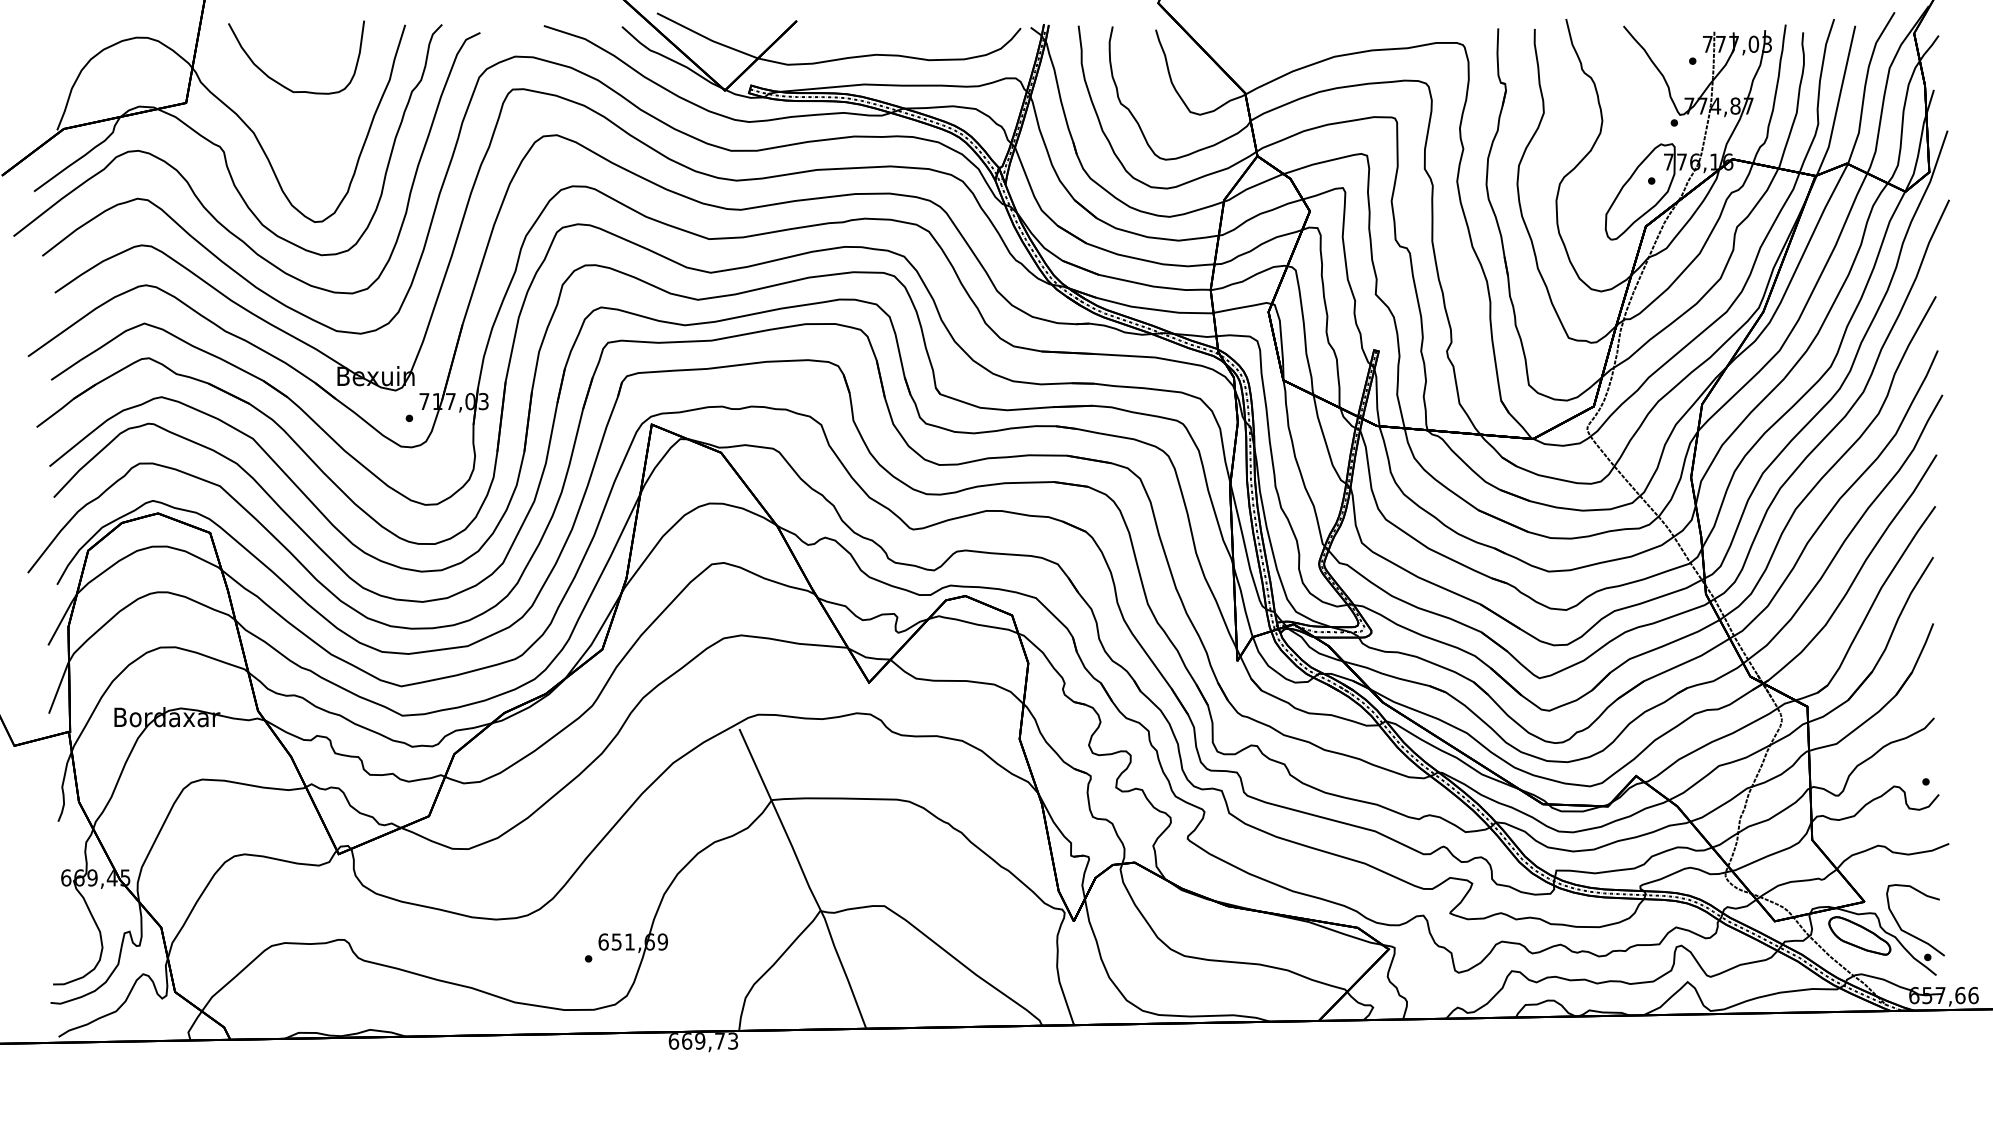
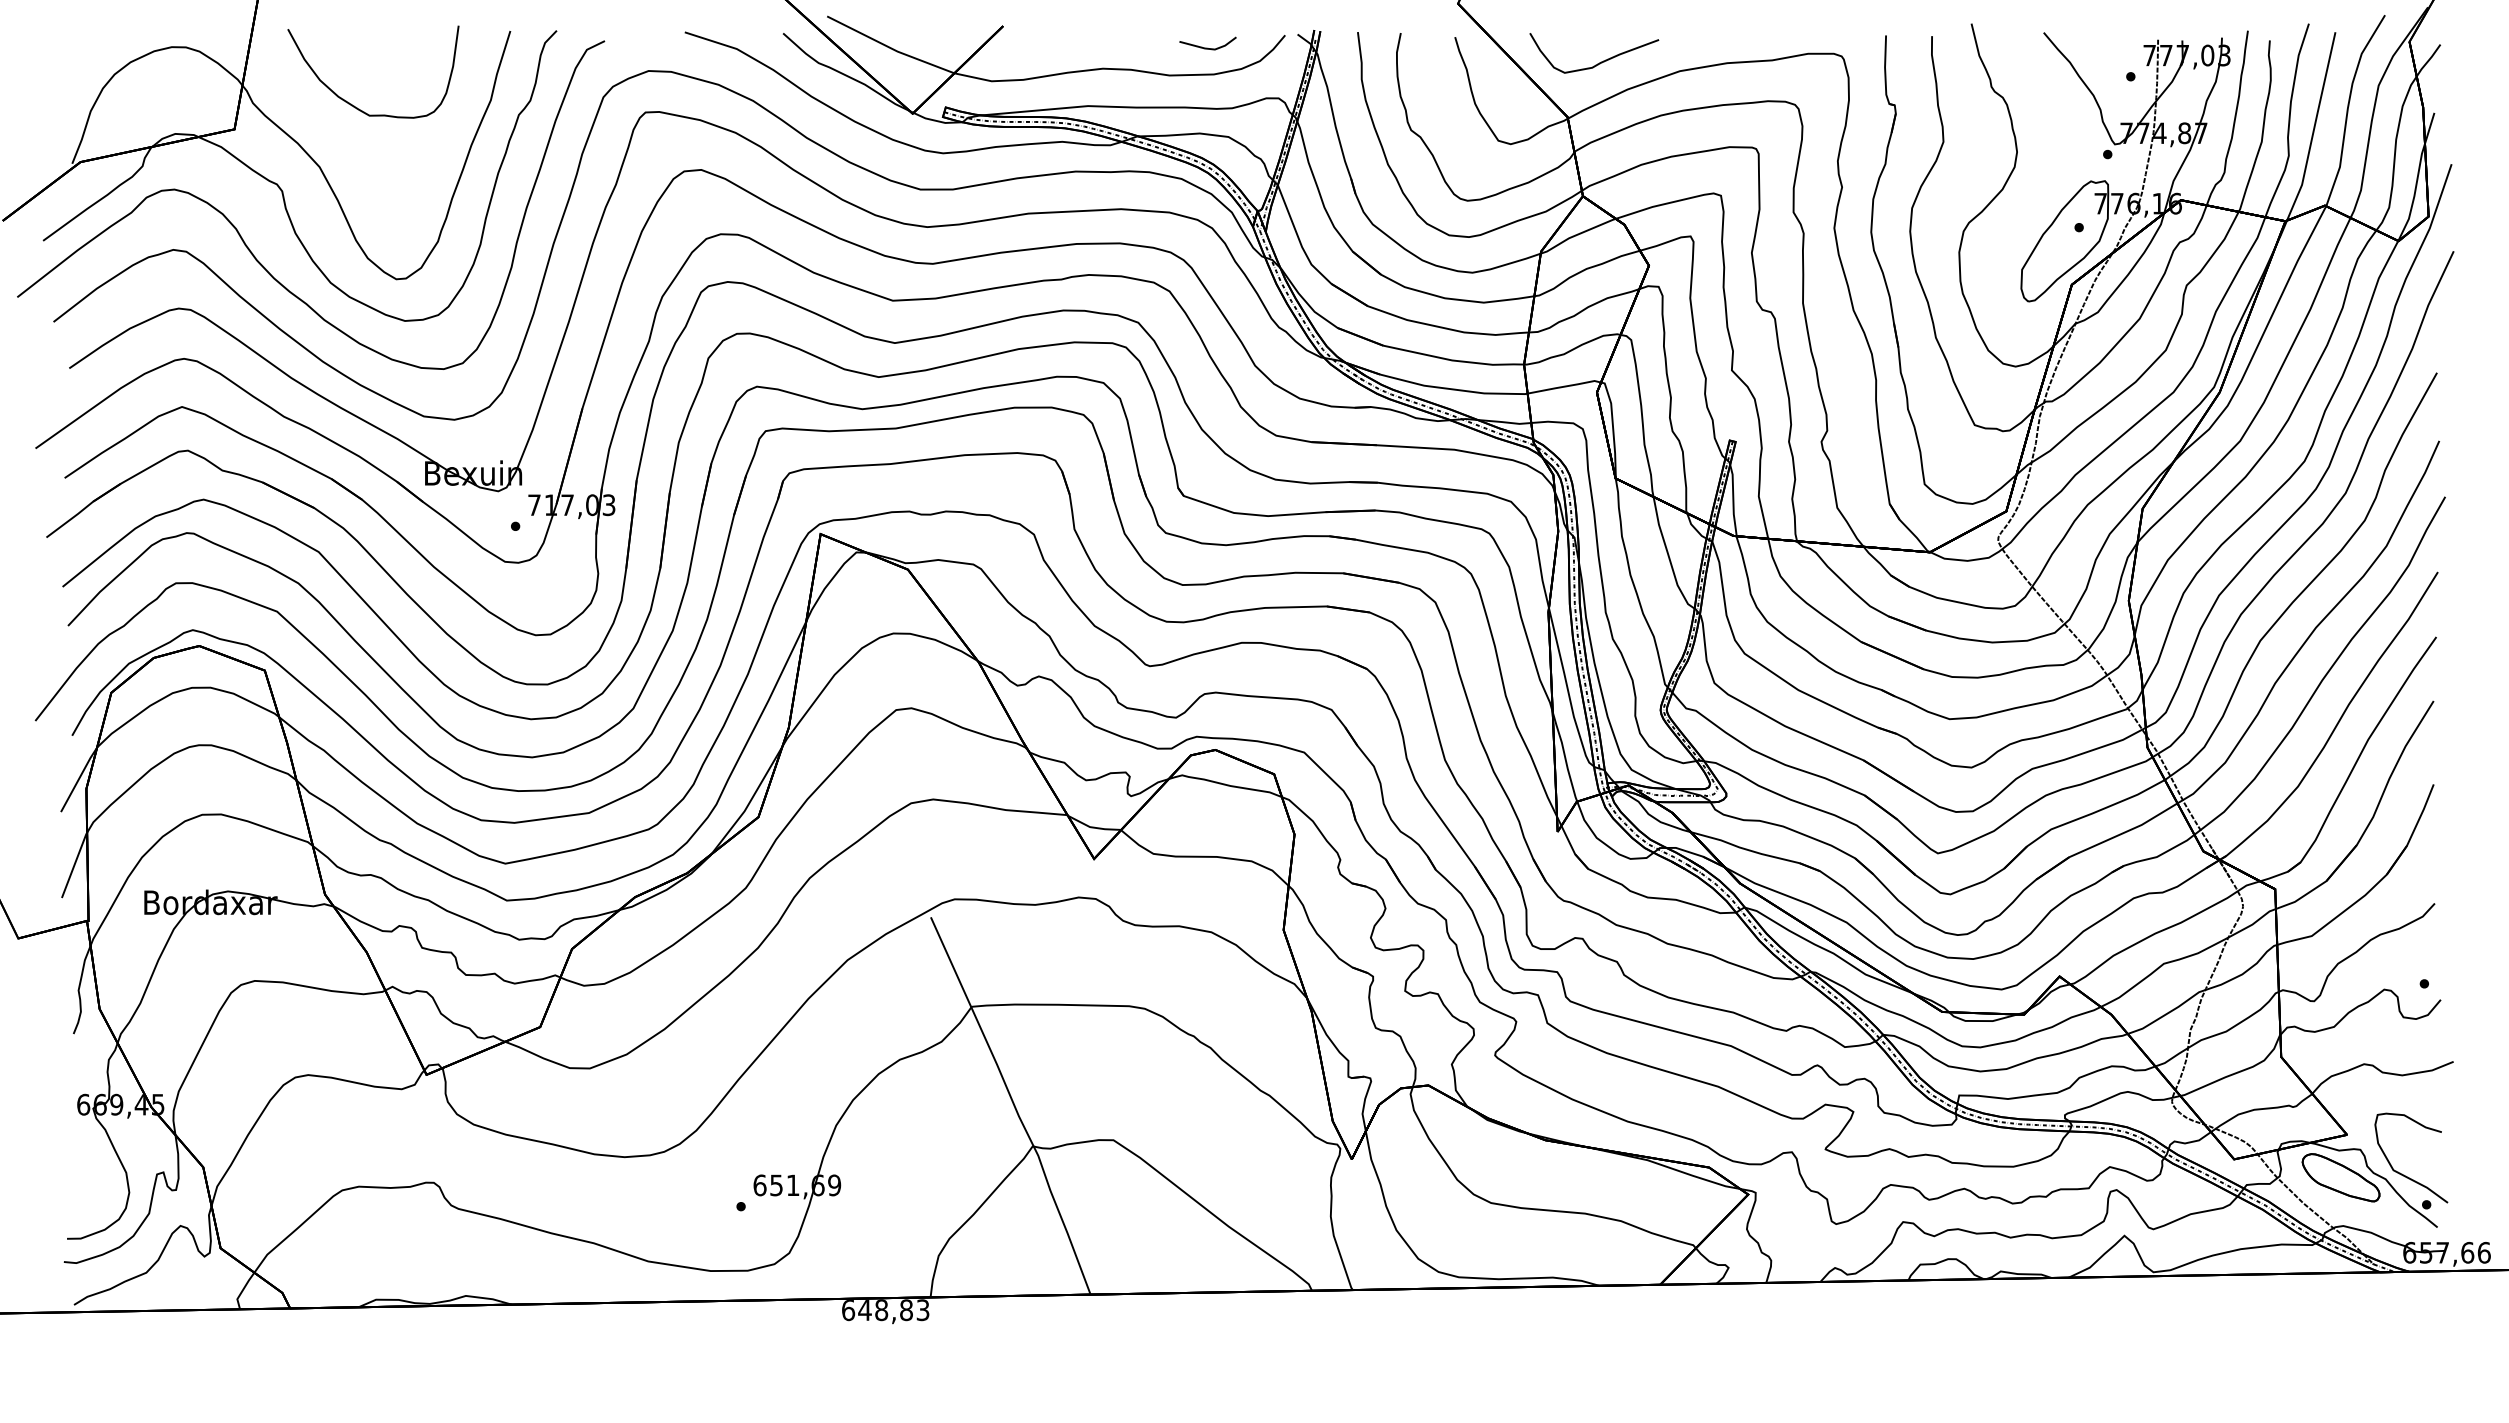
line: (959, 37) -> (1207, 47), added
curve: (1270, 49) -> (1599, 62), added
text: (703, 1041) -> (885, 1310), 669,73 -> 648,83

